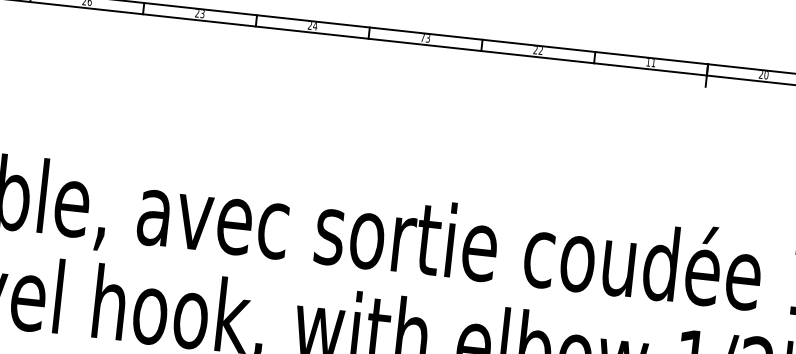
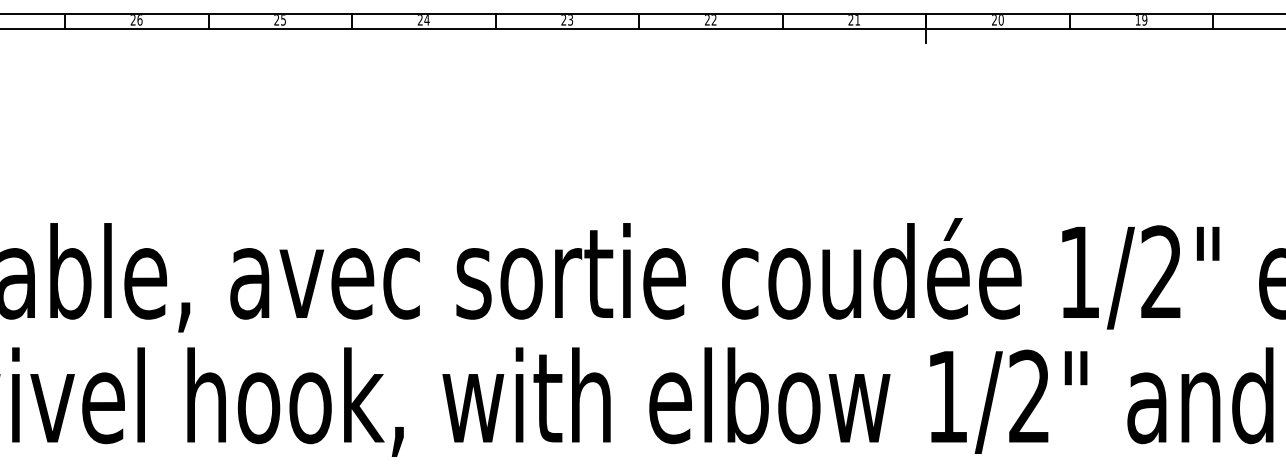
text: (202, 13) -> (283, 19), 23 -> 25
text: (422, 38) -> (563, 20), 73 -> 23
text: (647, 62) -> (850, 20), 11 -> 21

